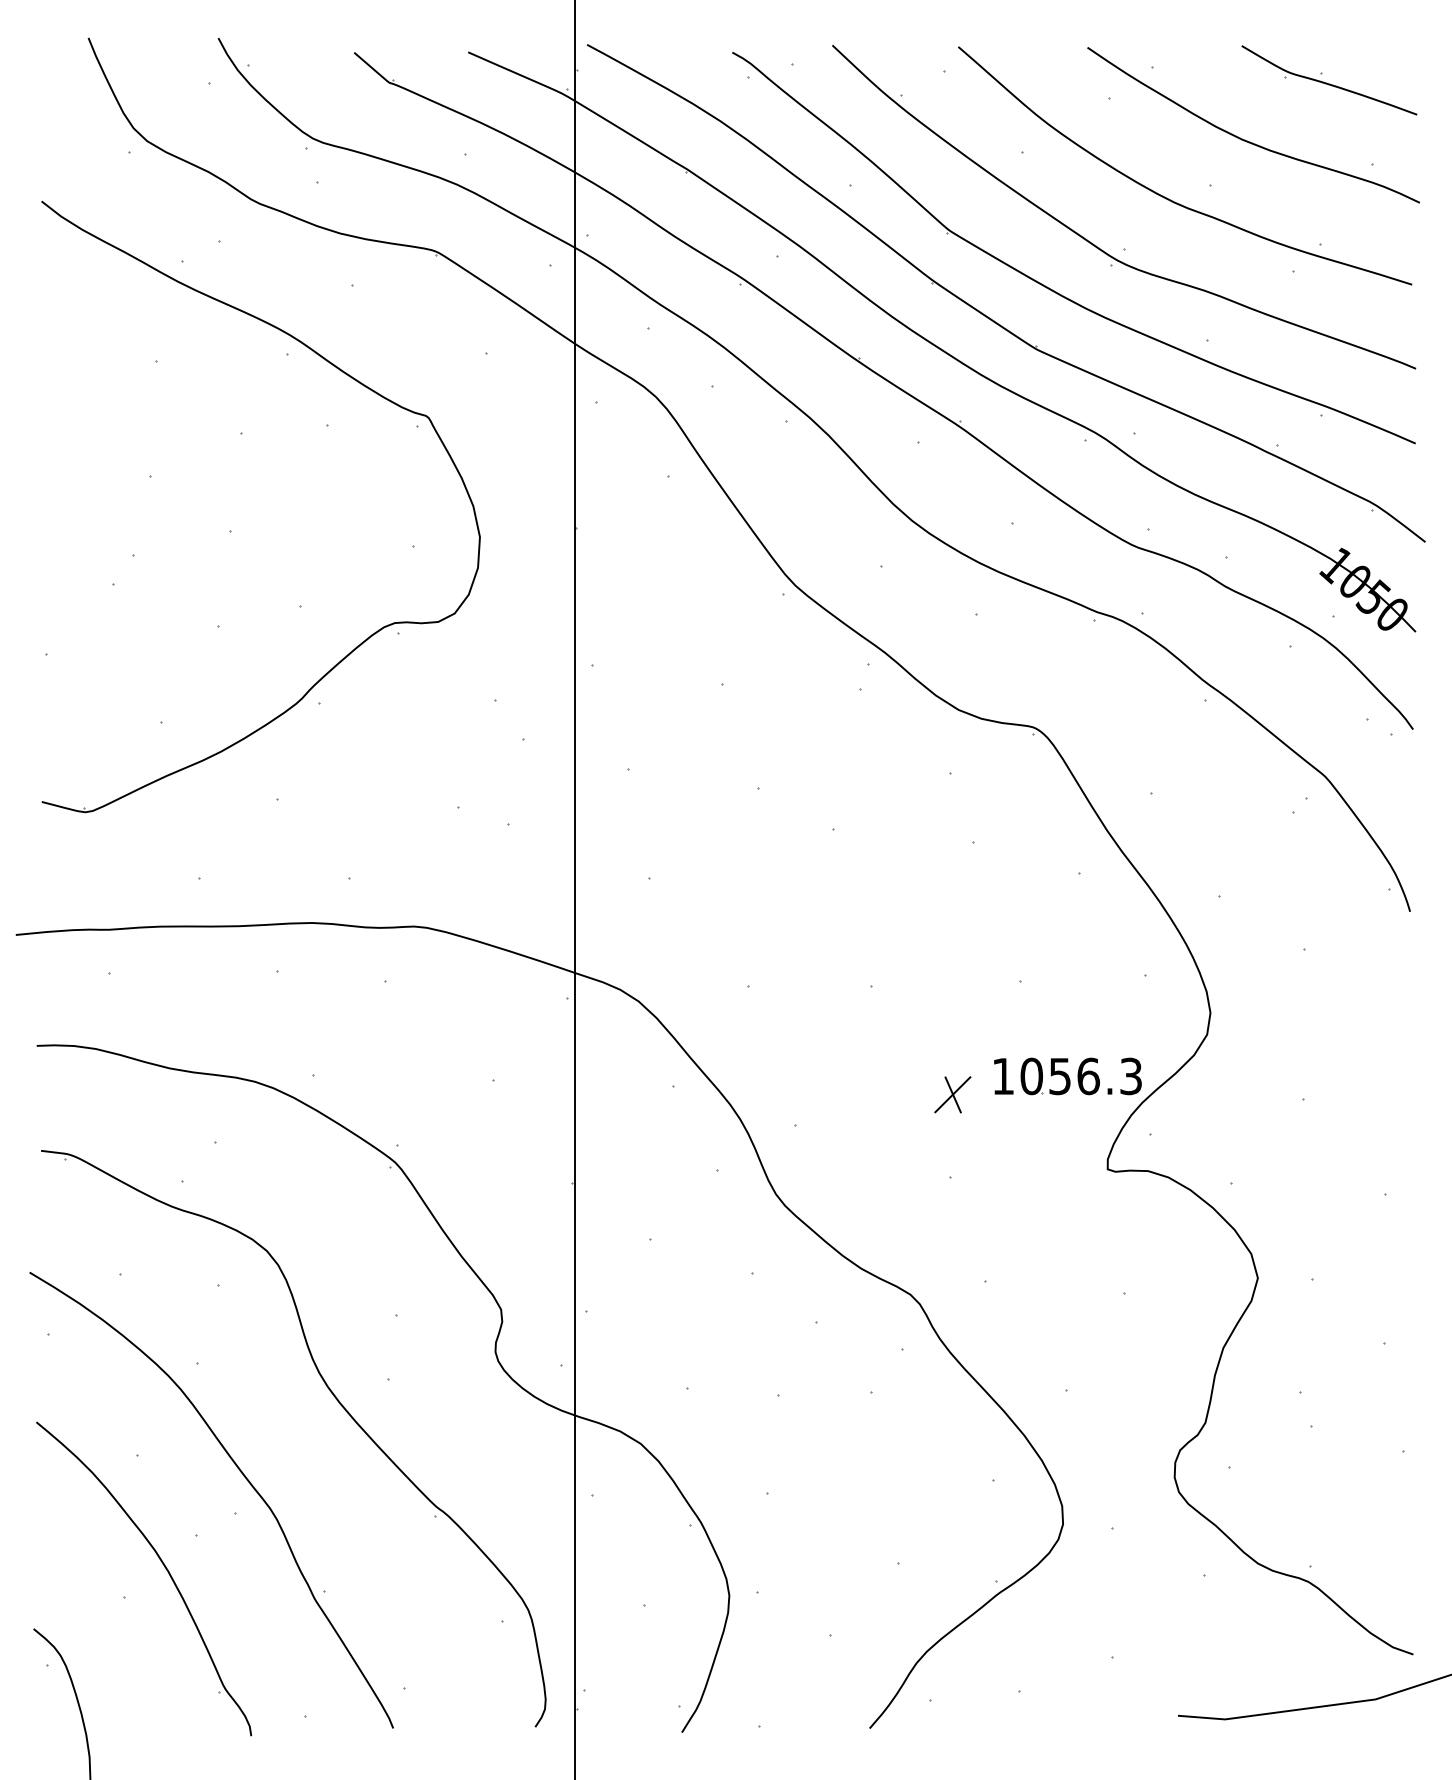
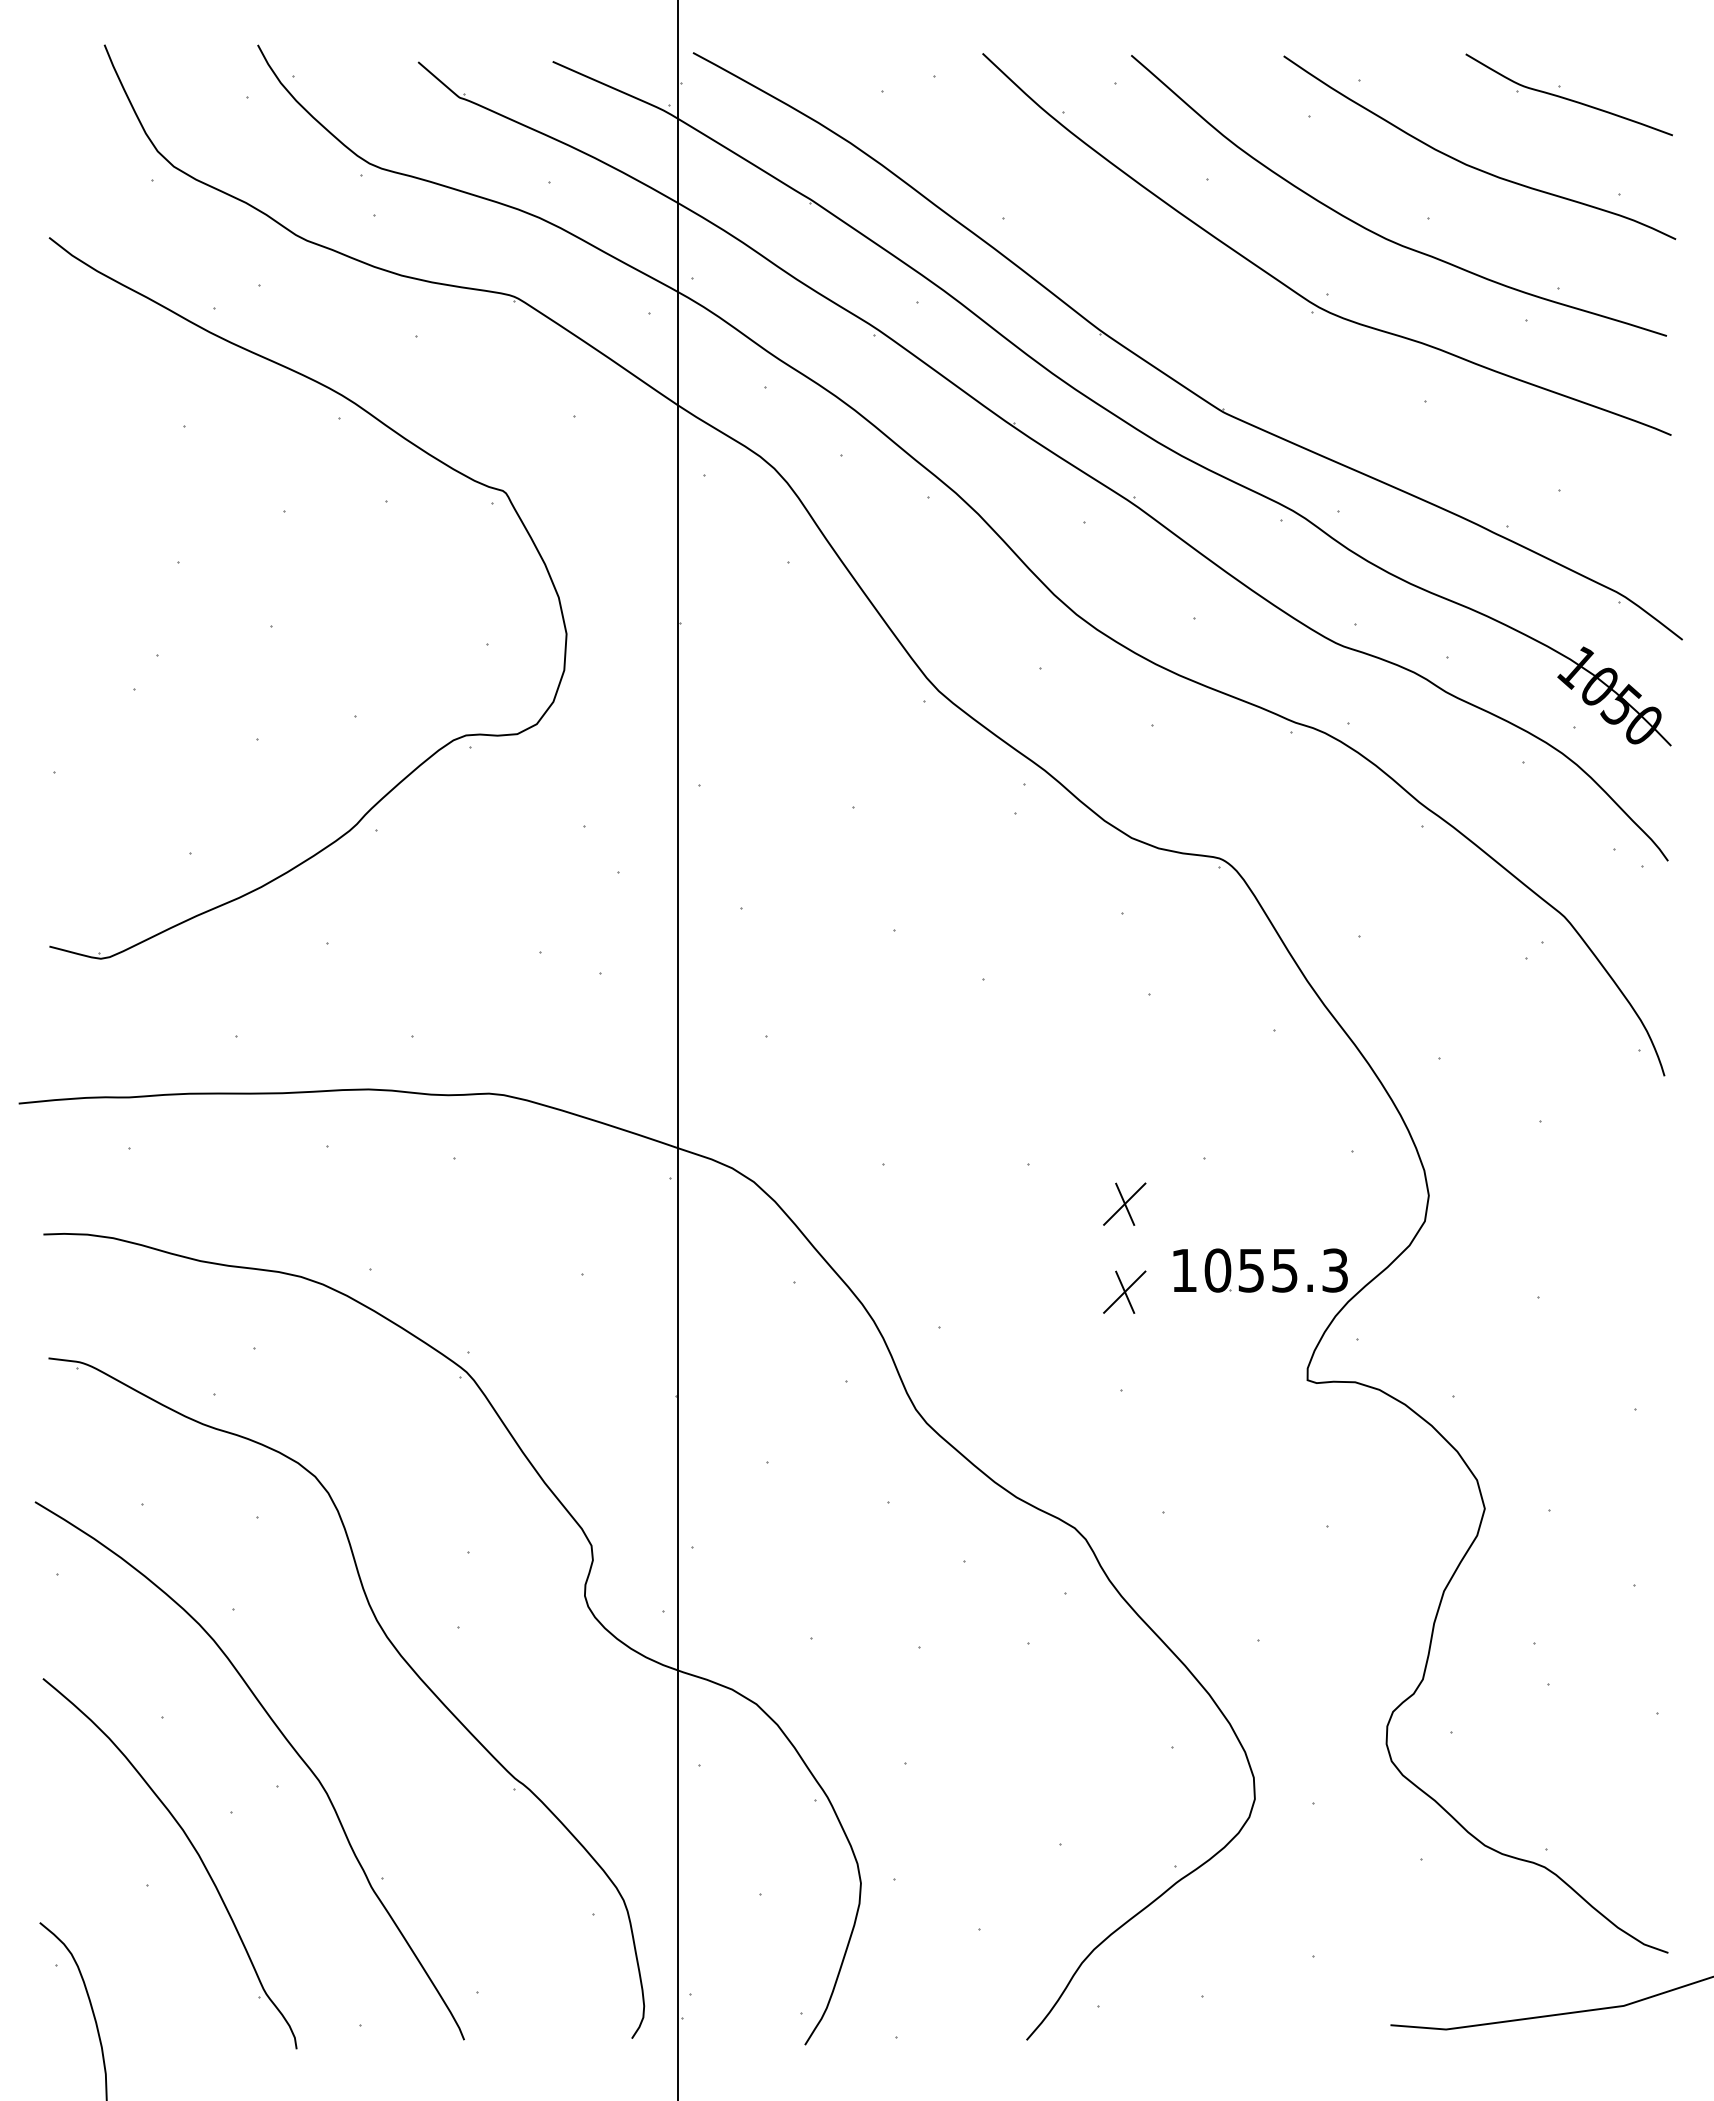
part: (1050, 288) -> (1240, 340), removed
part: (952, 1019) -> (1124, 1203), added
text: (1089, 1076) -> (1285, 1270), 1056.3 -> 1055.3

